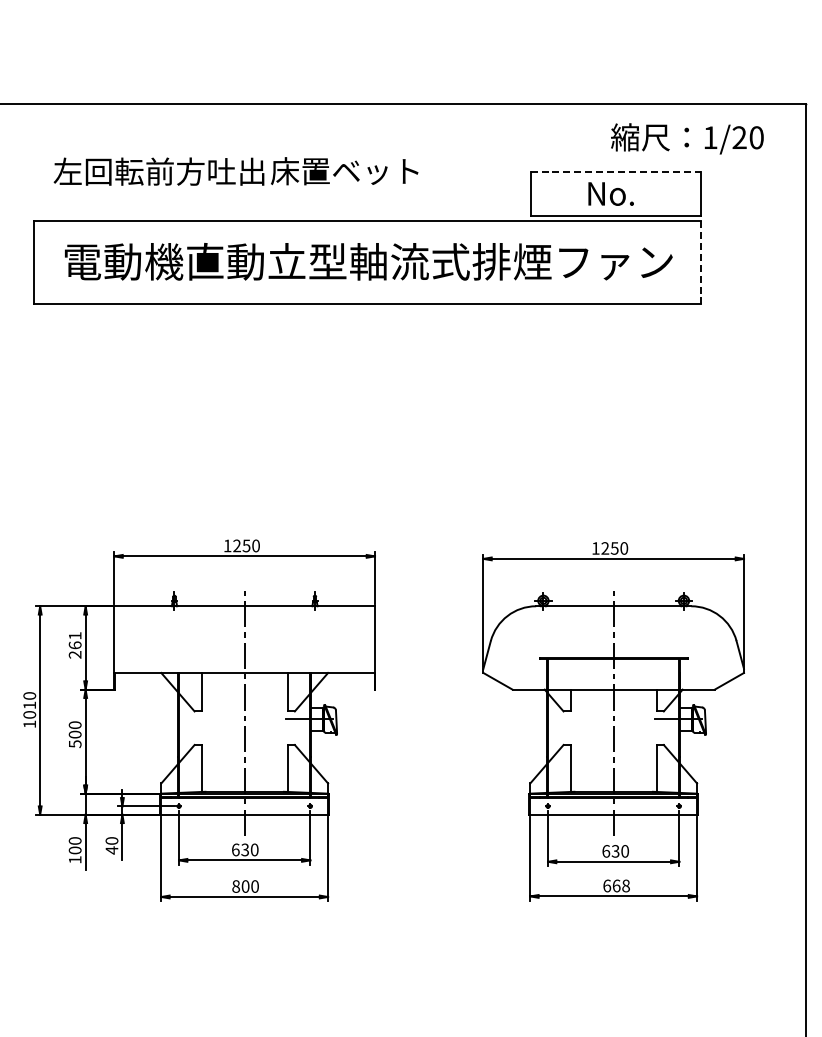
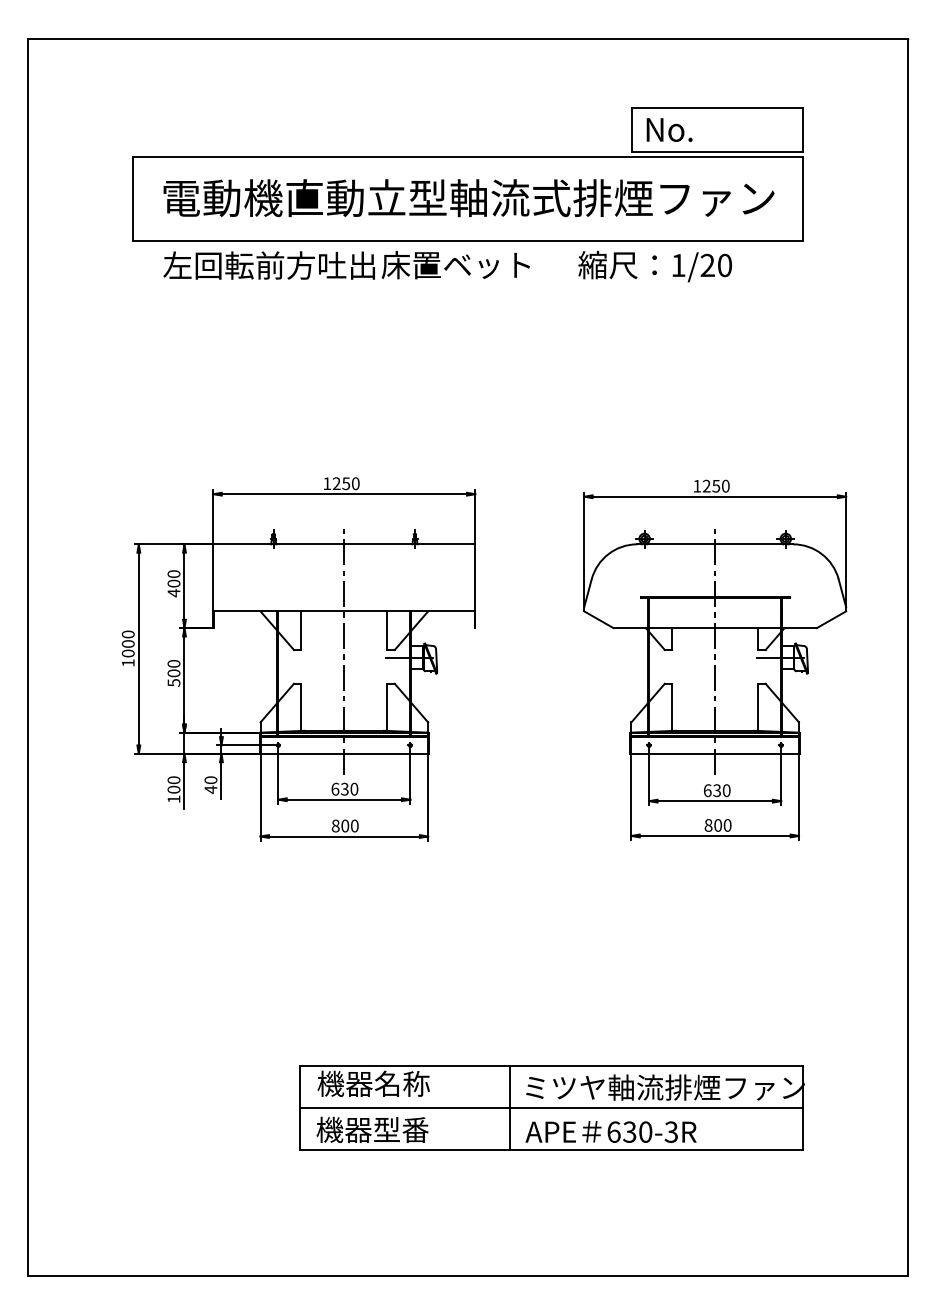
text: (686, 138) -> (654, 266), moved
text: (235, 171) -> (346, 265), moved
line: (615, 171) -> (717, 107), dashed -> solid
text: (611, 193) -> (669, 129), moved
line: (701, 262) -> (803, 198), dashed -> solid
text: (74, 645) -> (173, 583), 261 -> 400
text: (28, 704) -> (127, 643), 1010 -> 1000
text: (615, 886) -> (717, 825), 668 -> 800

